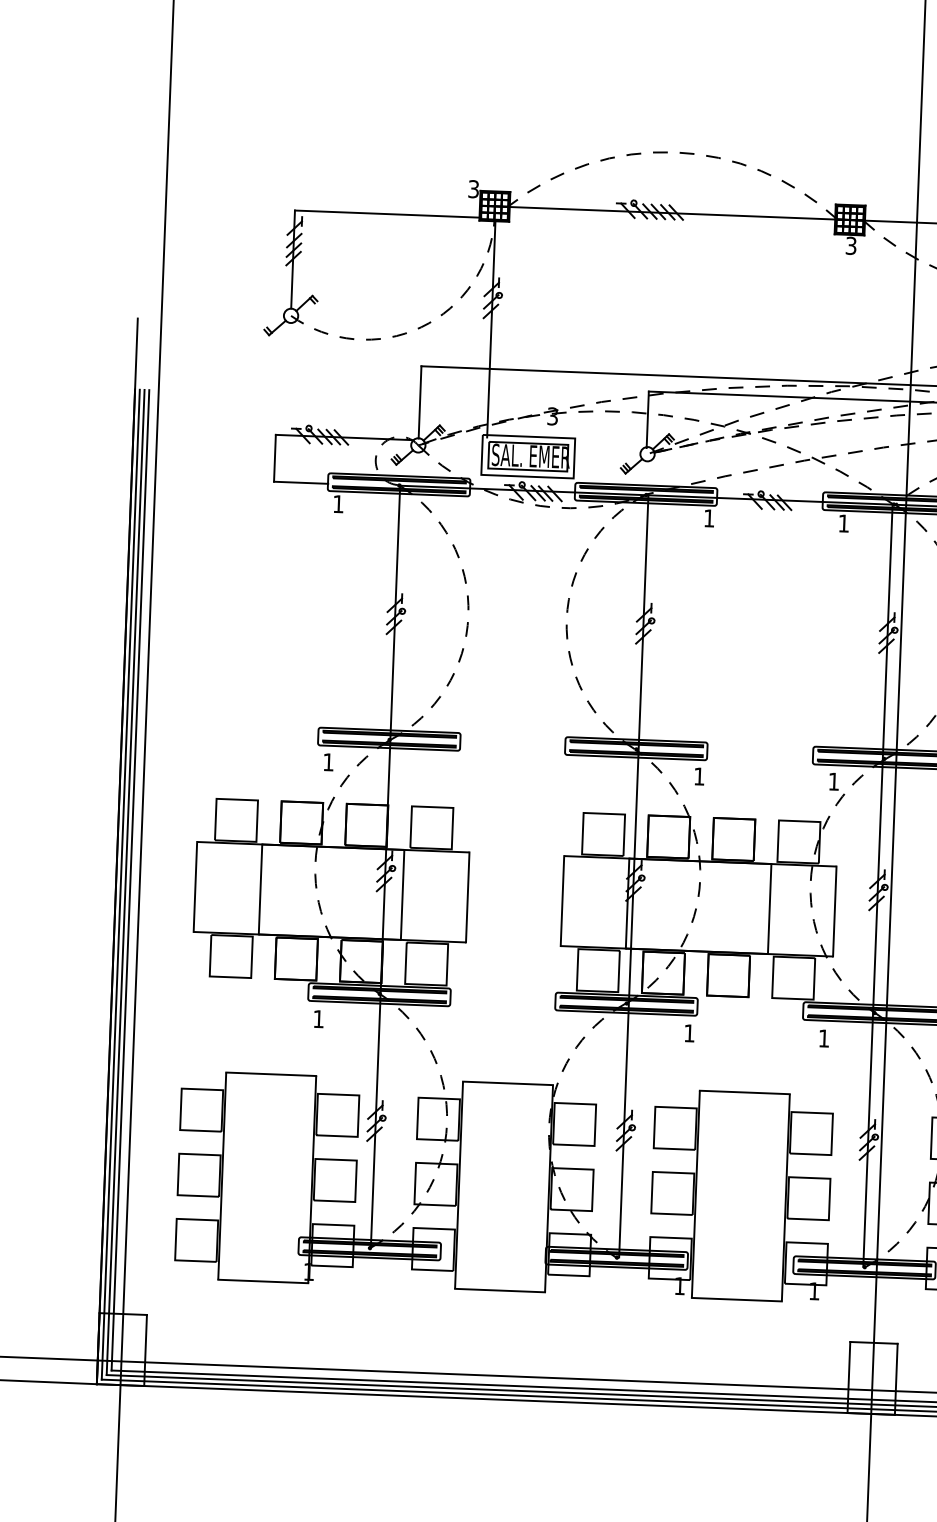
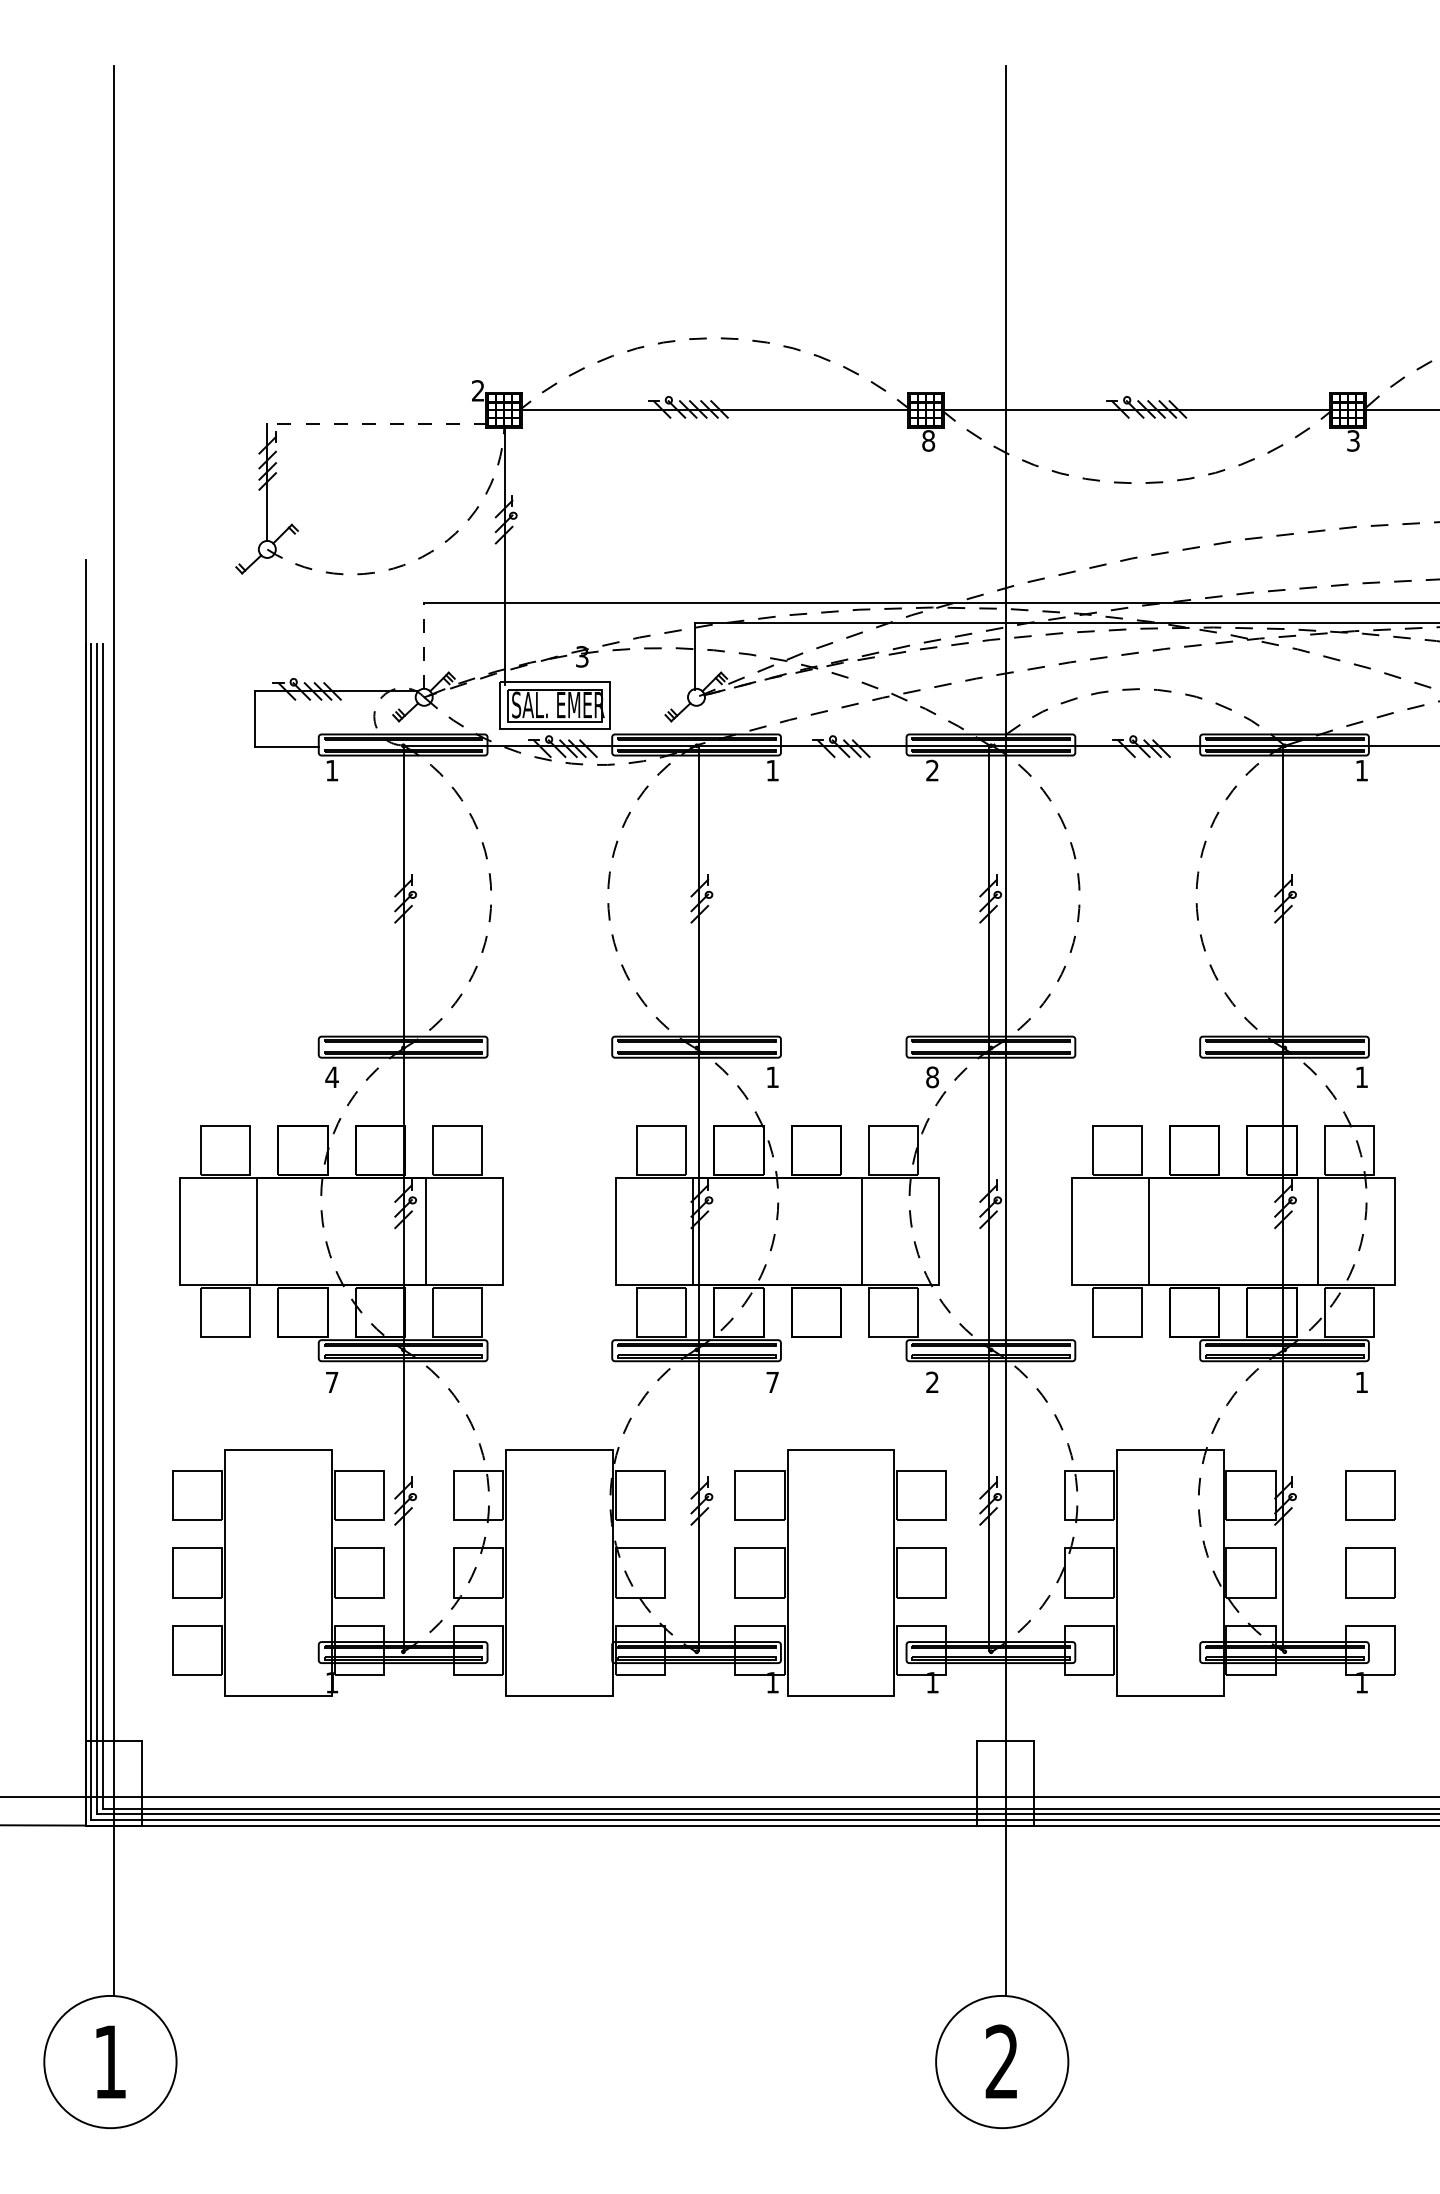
text: (473, 188) -> (478, 390), 3 -> 2
line: (387, 214) -> (377, 424), solid -> dashed
text: (851, 245) -> (928, 440), 3 -> 8
line: (420, 402) -> (424, 646), solid -> dashed
text: (843, 523) -> (932, 770), 1 -> 2
text: (328, 761) -> (331, 1076), 1 -> 4
text: (833, 781) -> (932, 1077), 1 -> 8
text: (319, 1019) -> (332, 1382), 1 -> 7
text: (689, 1033) -> (772, 1382), 1 -> 7
text: (824, 1037) -> (932, 1381), 1 -> 2

